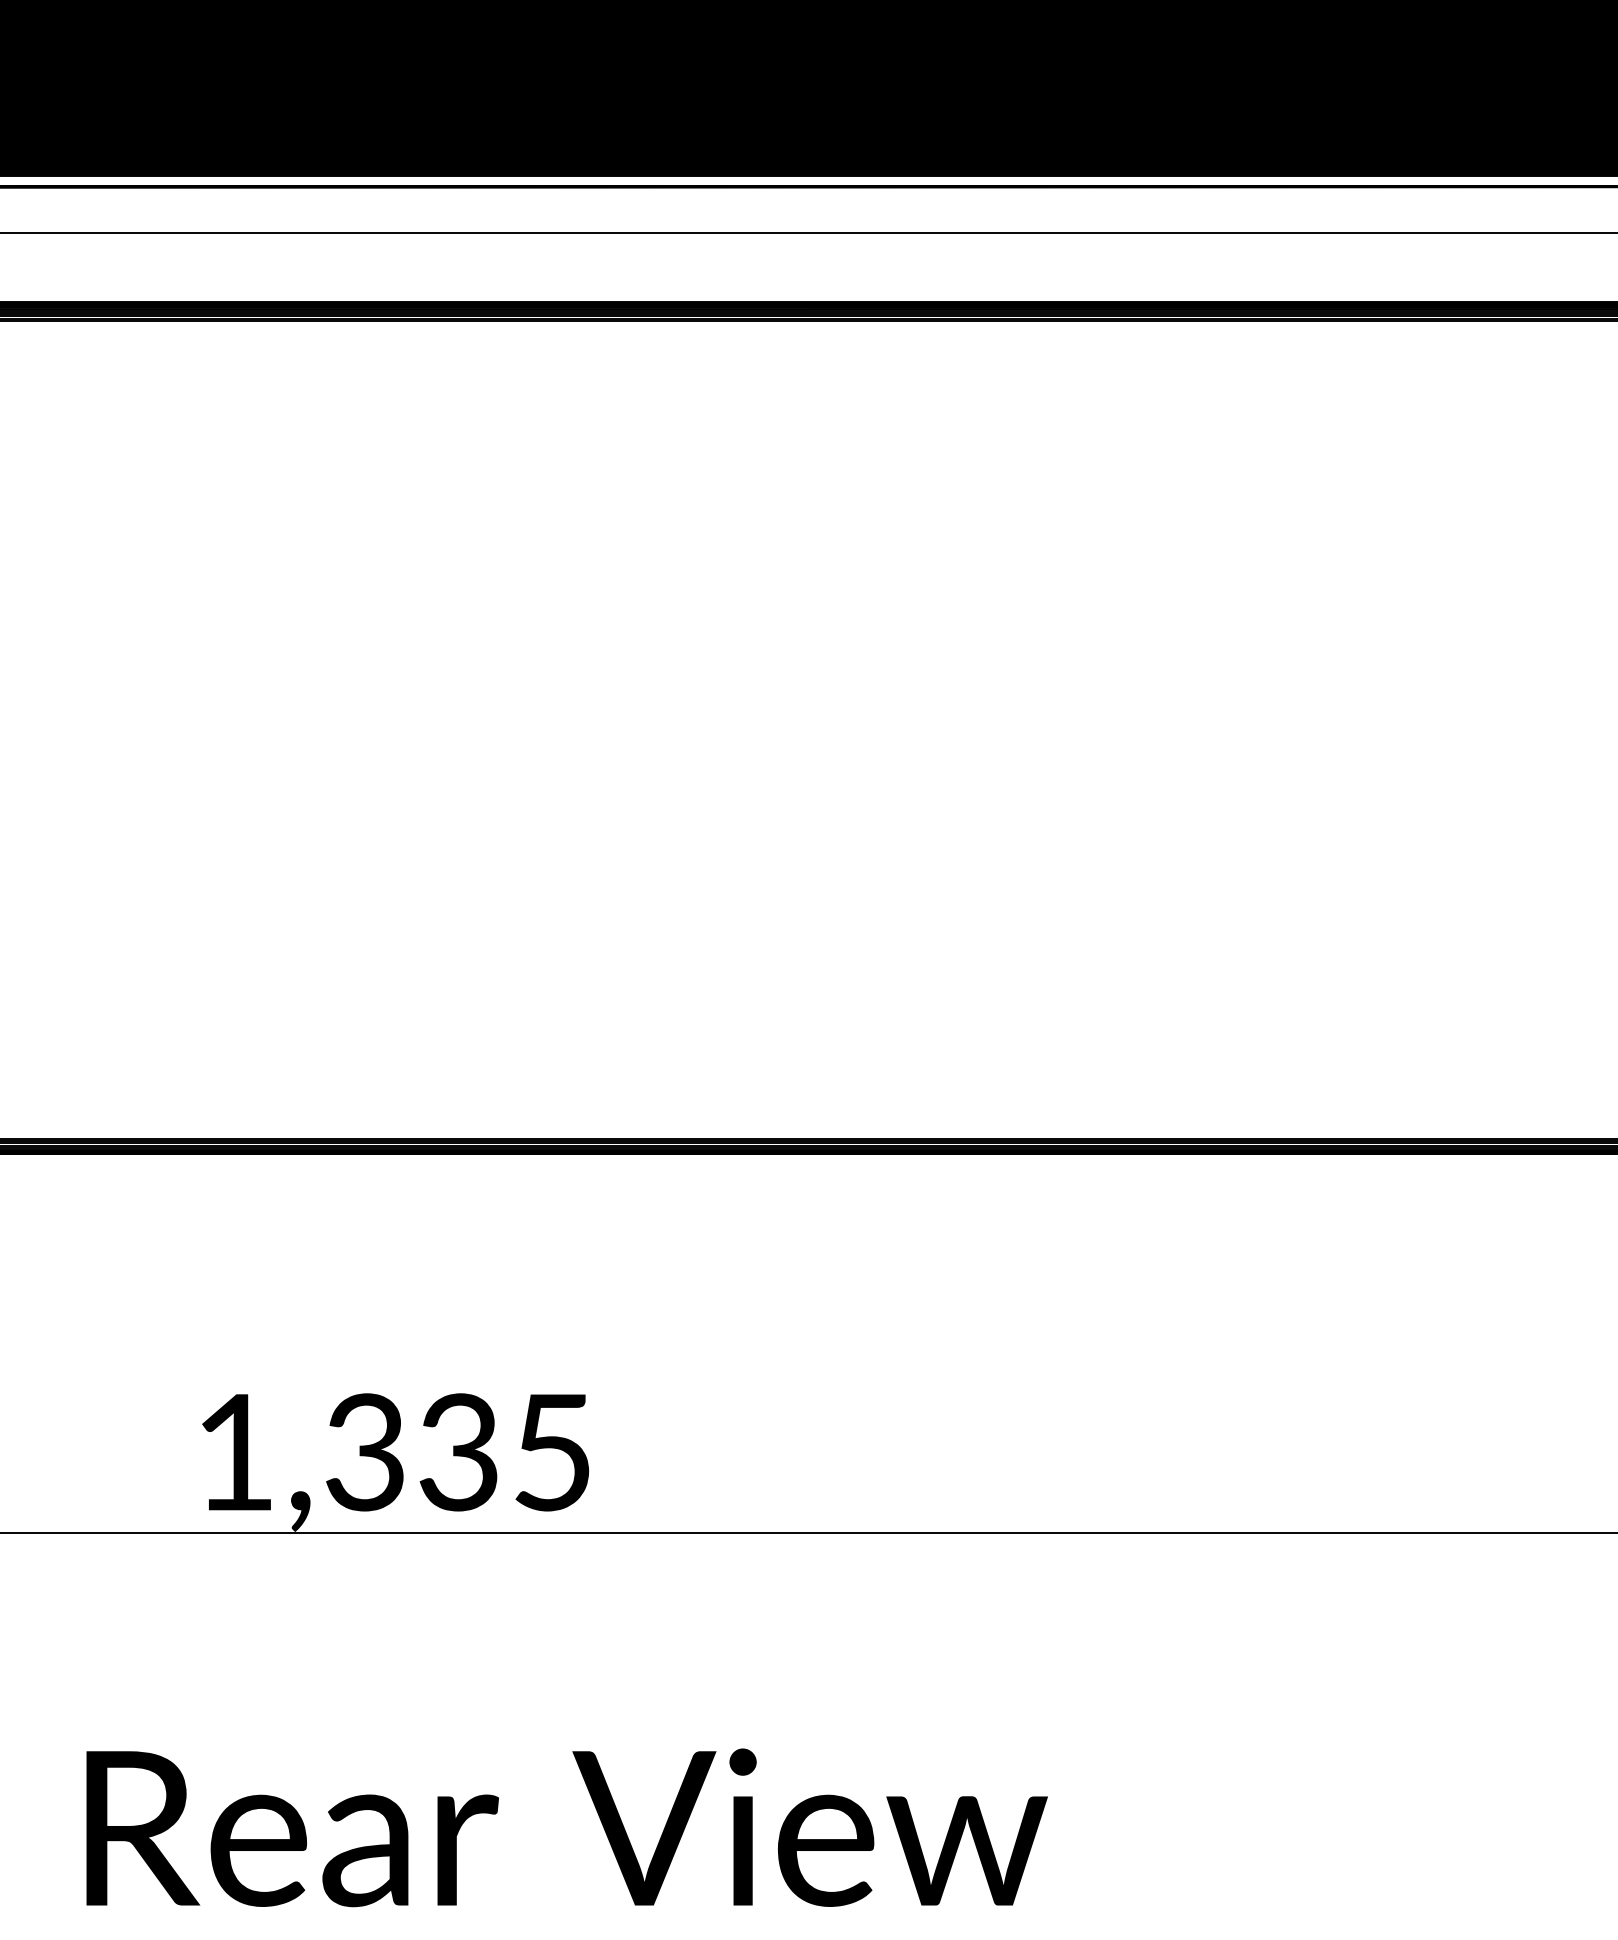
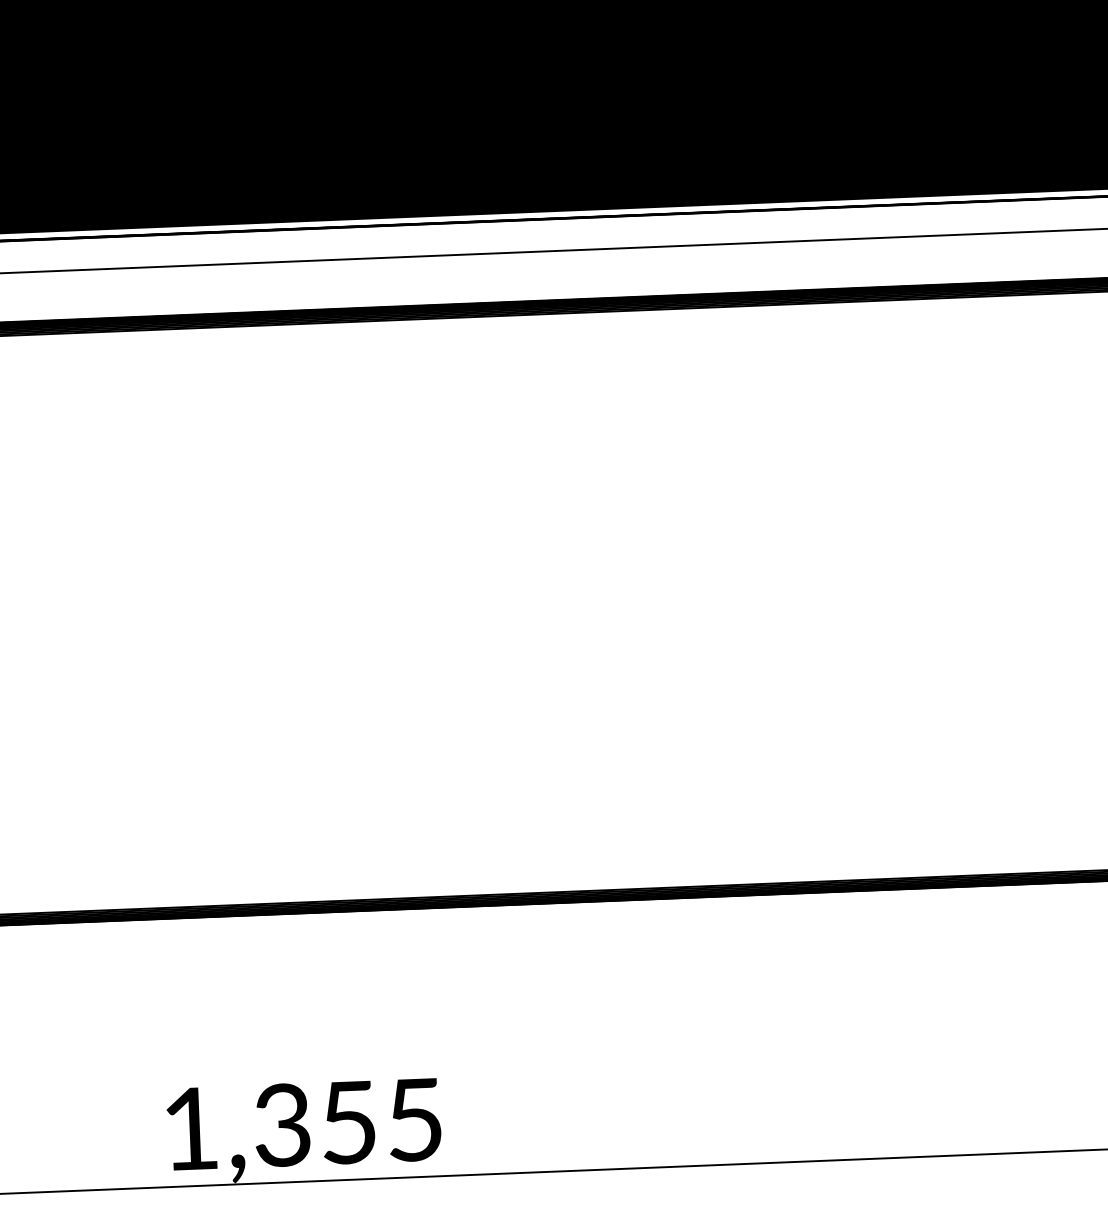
text: (458, 1452) -> (348, 1122), 1,335 -> 1,355

